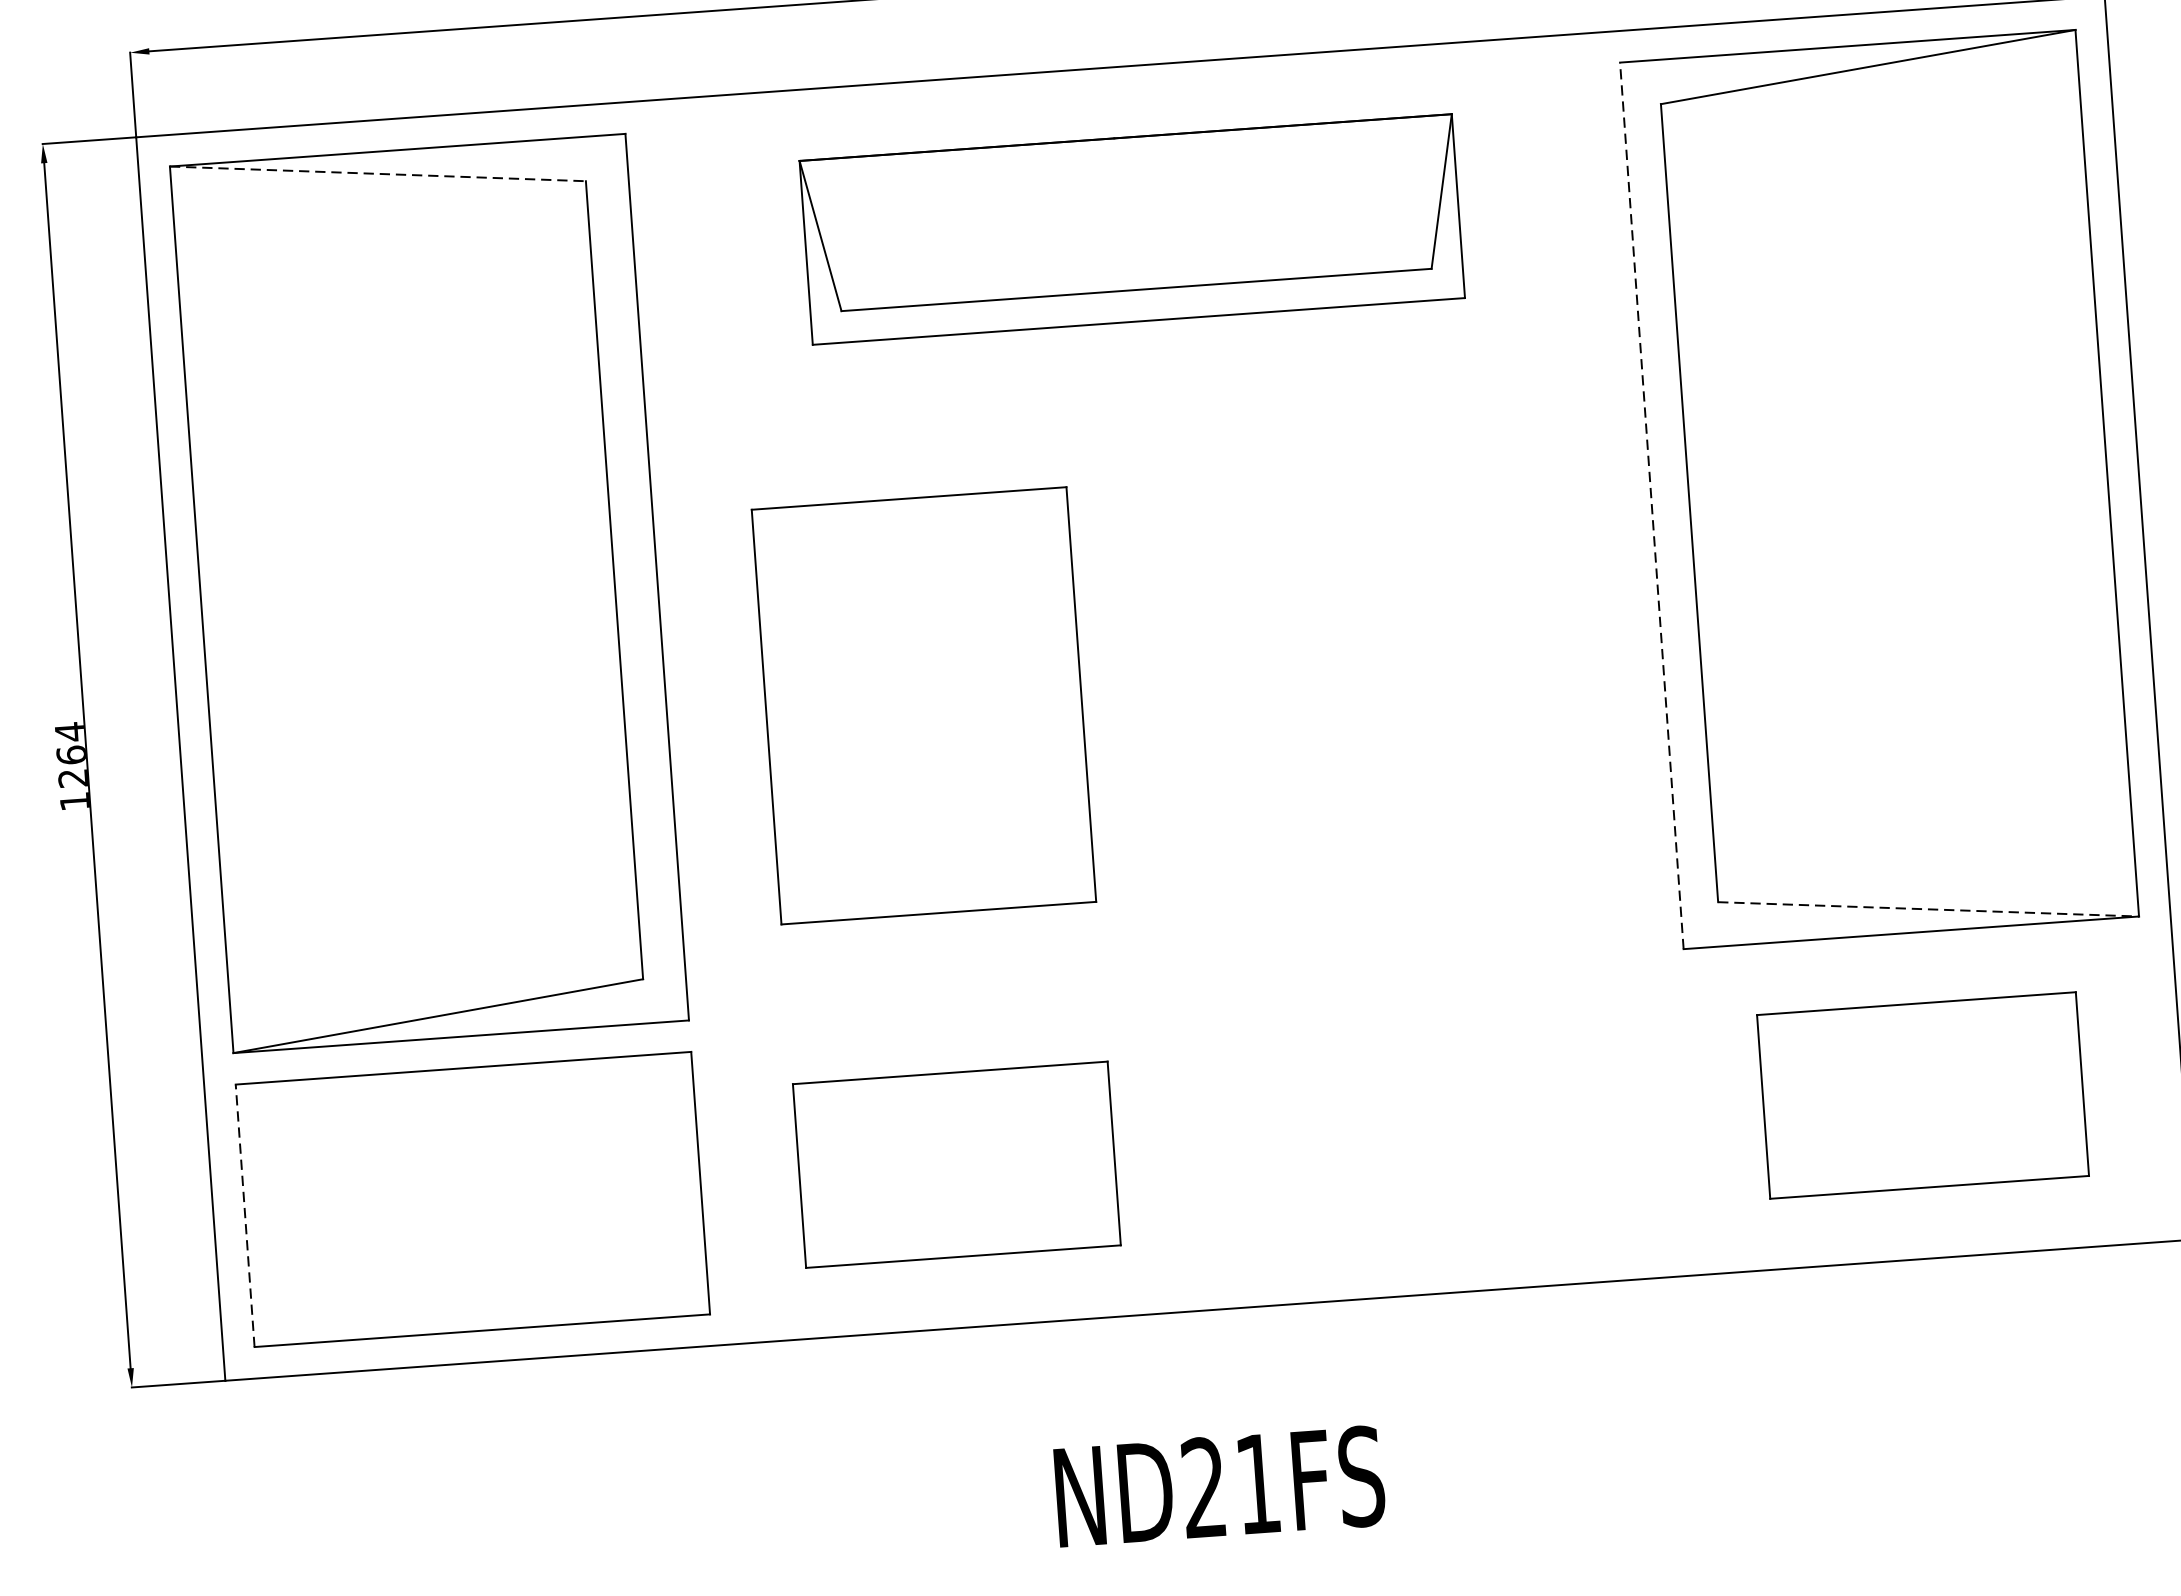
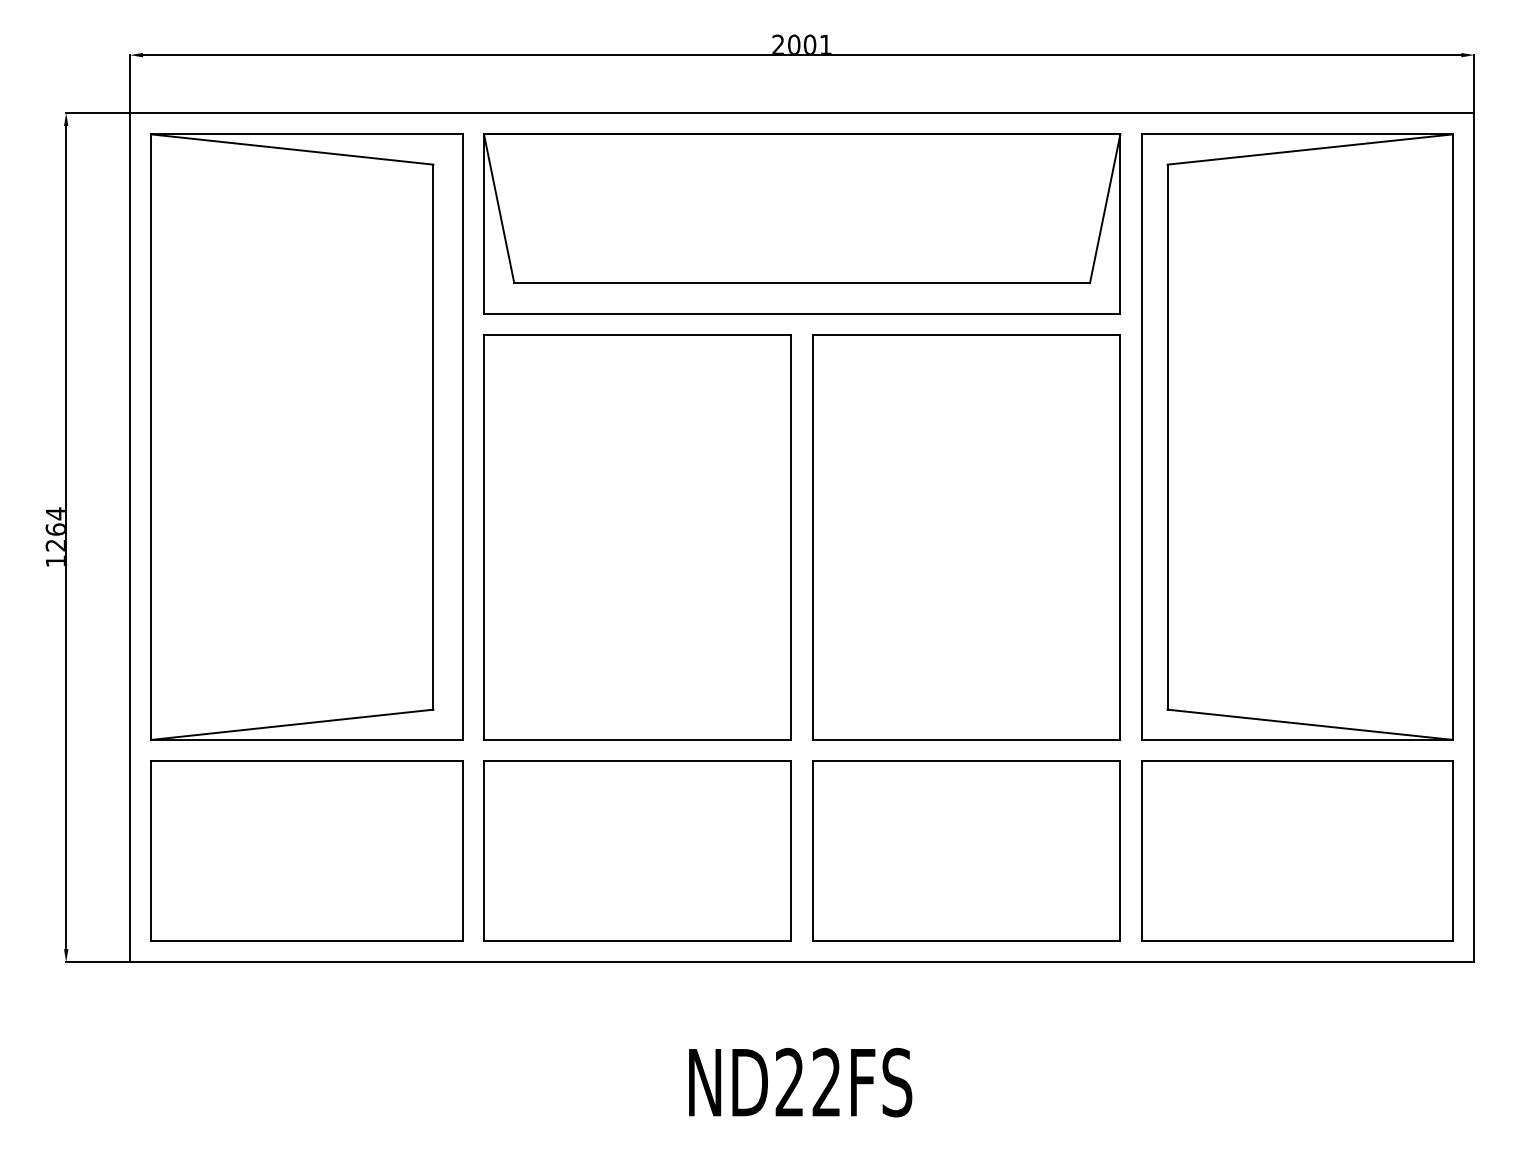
line: (378, 173) -> (292, 149), dashed -> solid
part: (1132, 228) -> (802, 223), size x1.43
line: (1651, 506) -> (1141, 437), dashed -> solid
part: (1405, 671) -> (966, 537), added
part: (923, 705) -> (637, 537), size x1.43
line: (1928, 908) -> (1310, 724), dashed -> solid
part: (1923, 1094) -> (1297, 850), size x1.43
part: (1438, 1129) -> (966, 850), added
part: (956, 1163) -> (637, 850), size x1.43
line: (245, 1216) -> (151, 851), dashed -> solid
text: (1256, 1482) -> (825, 1081), ND21FS -> ND22FS

